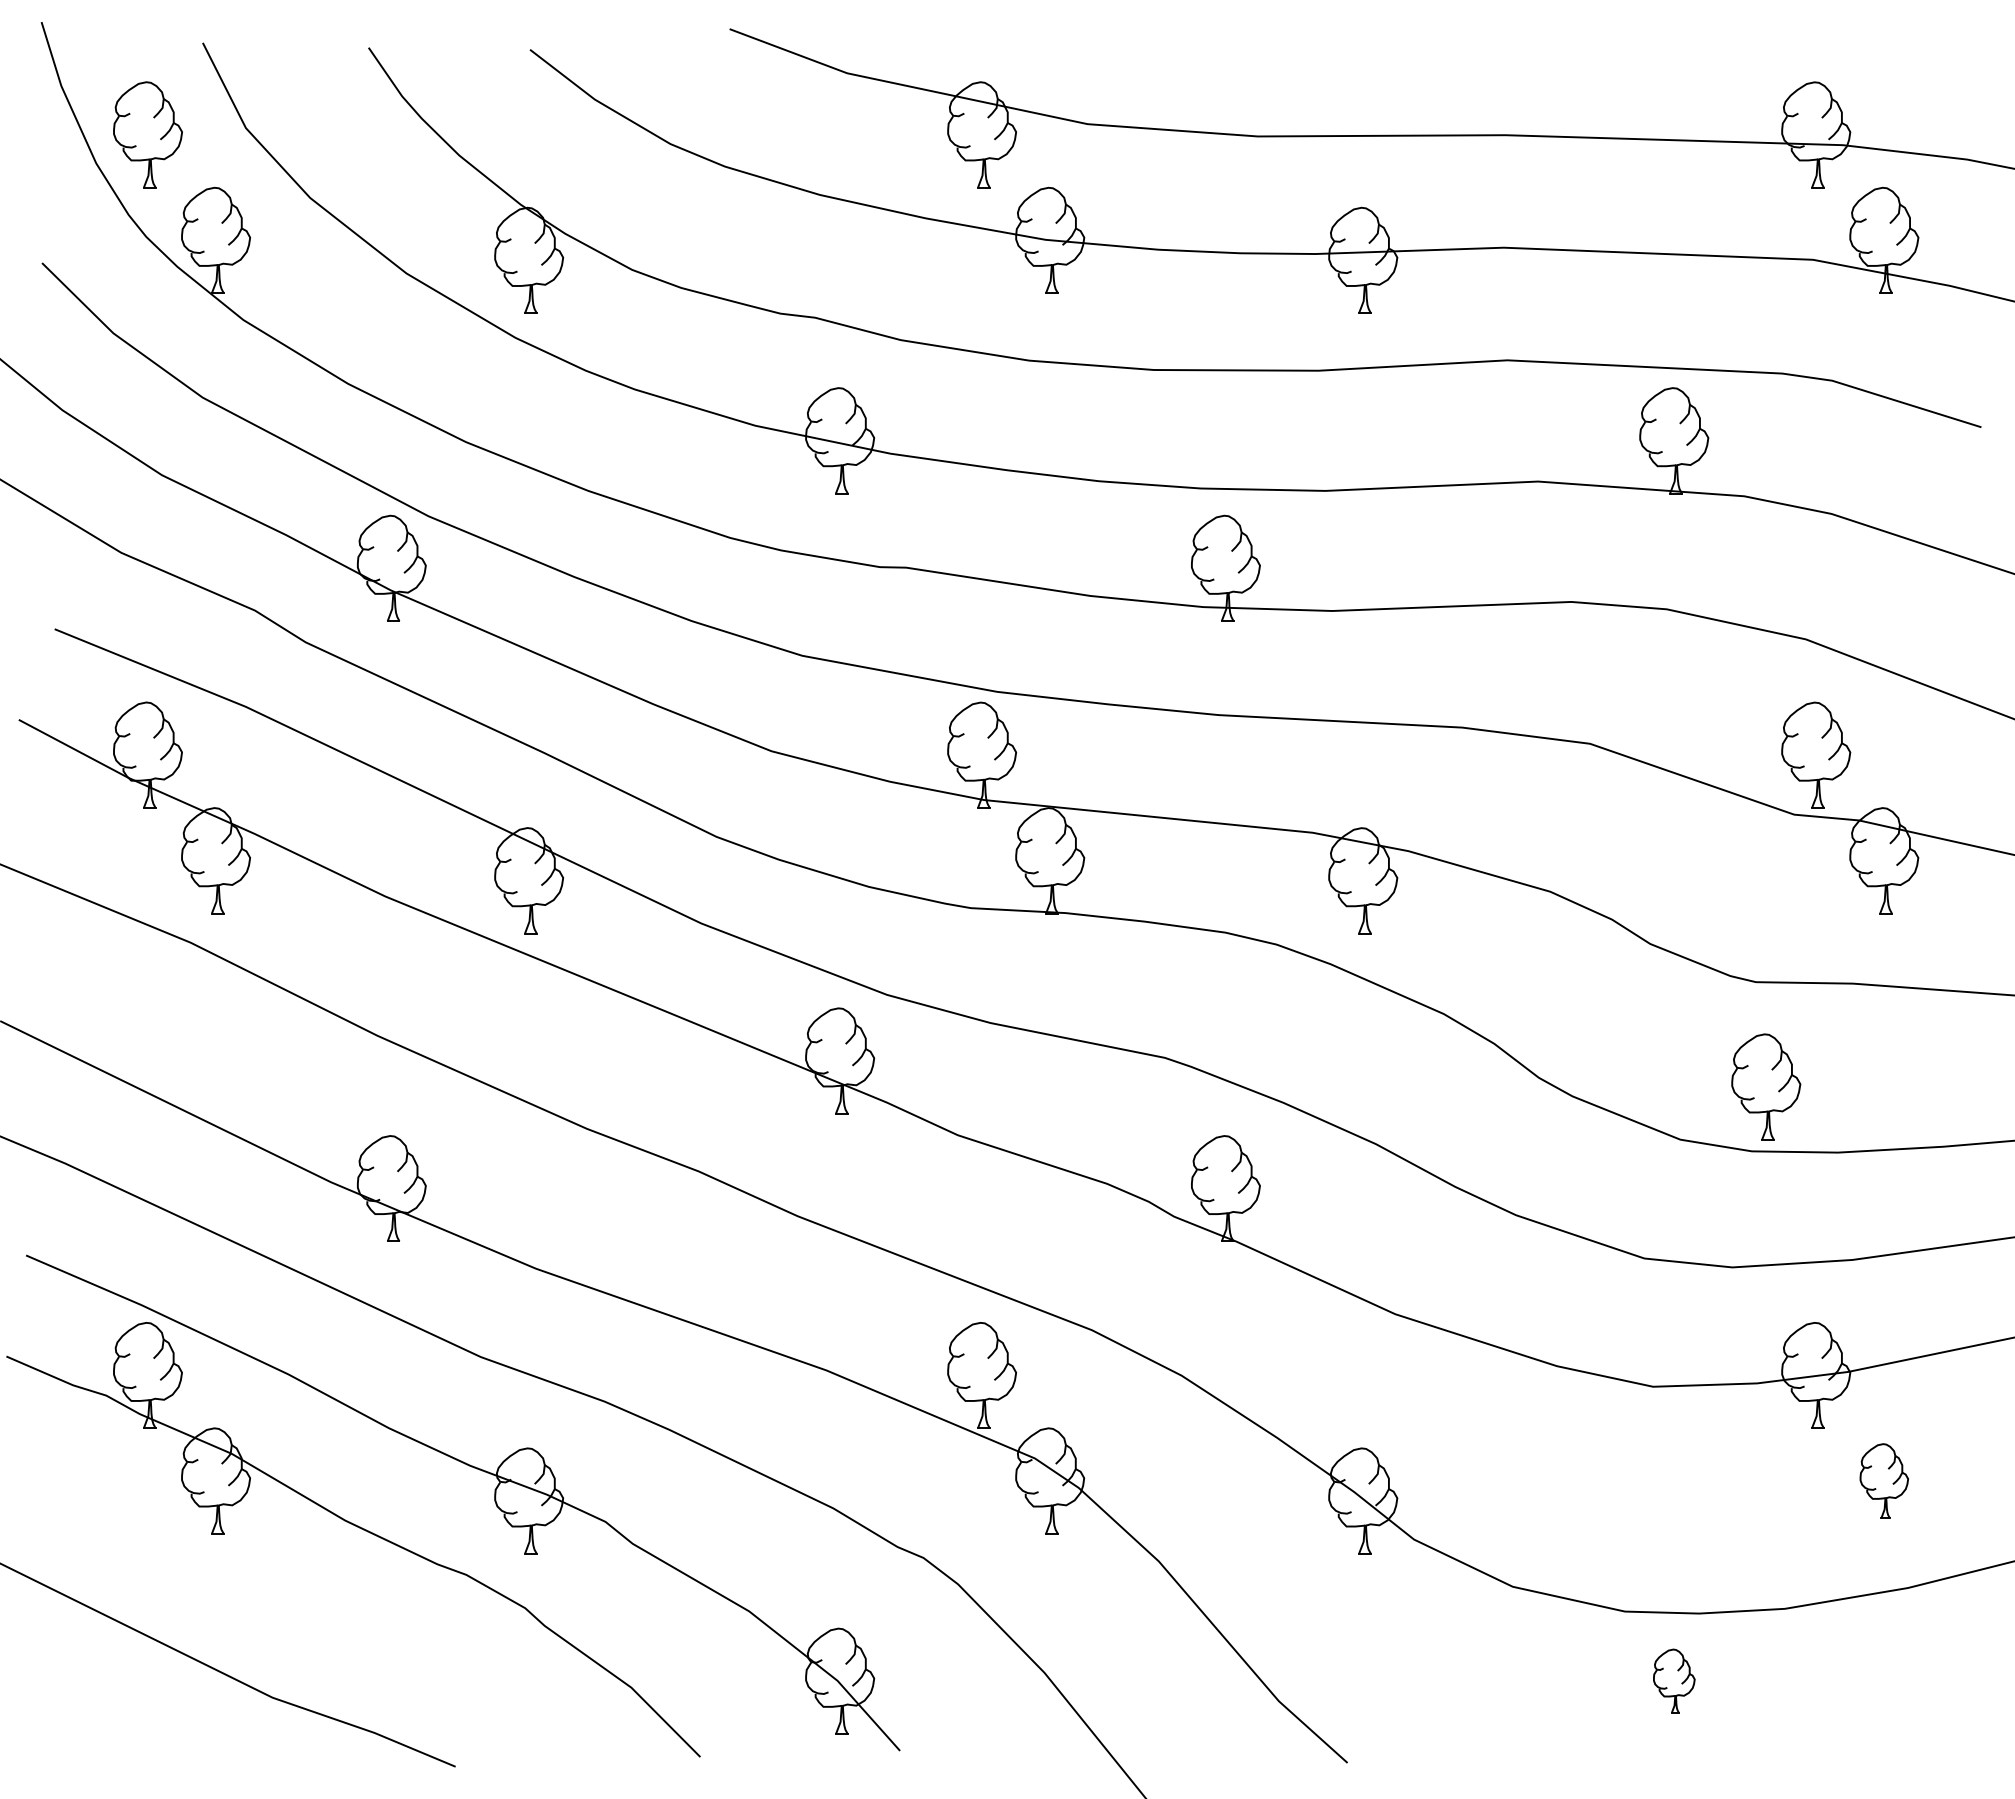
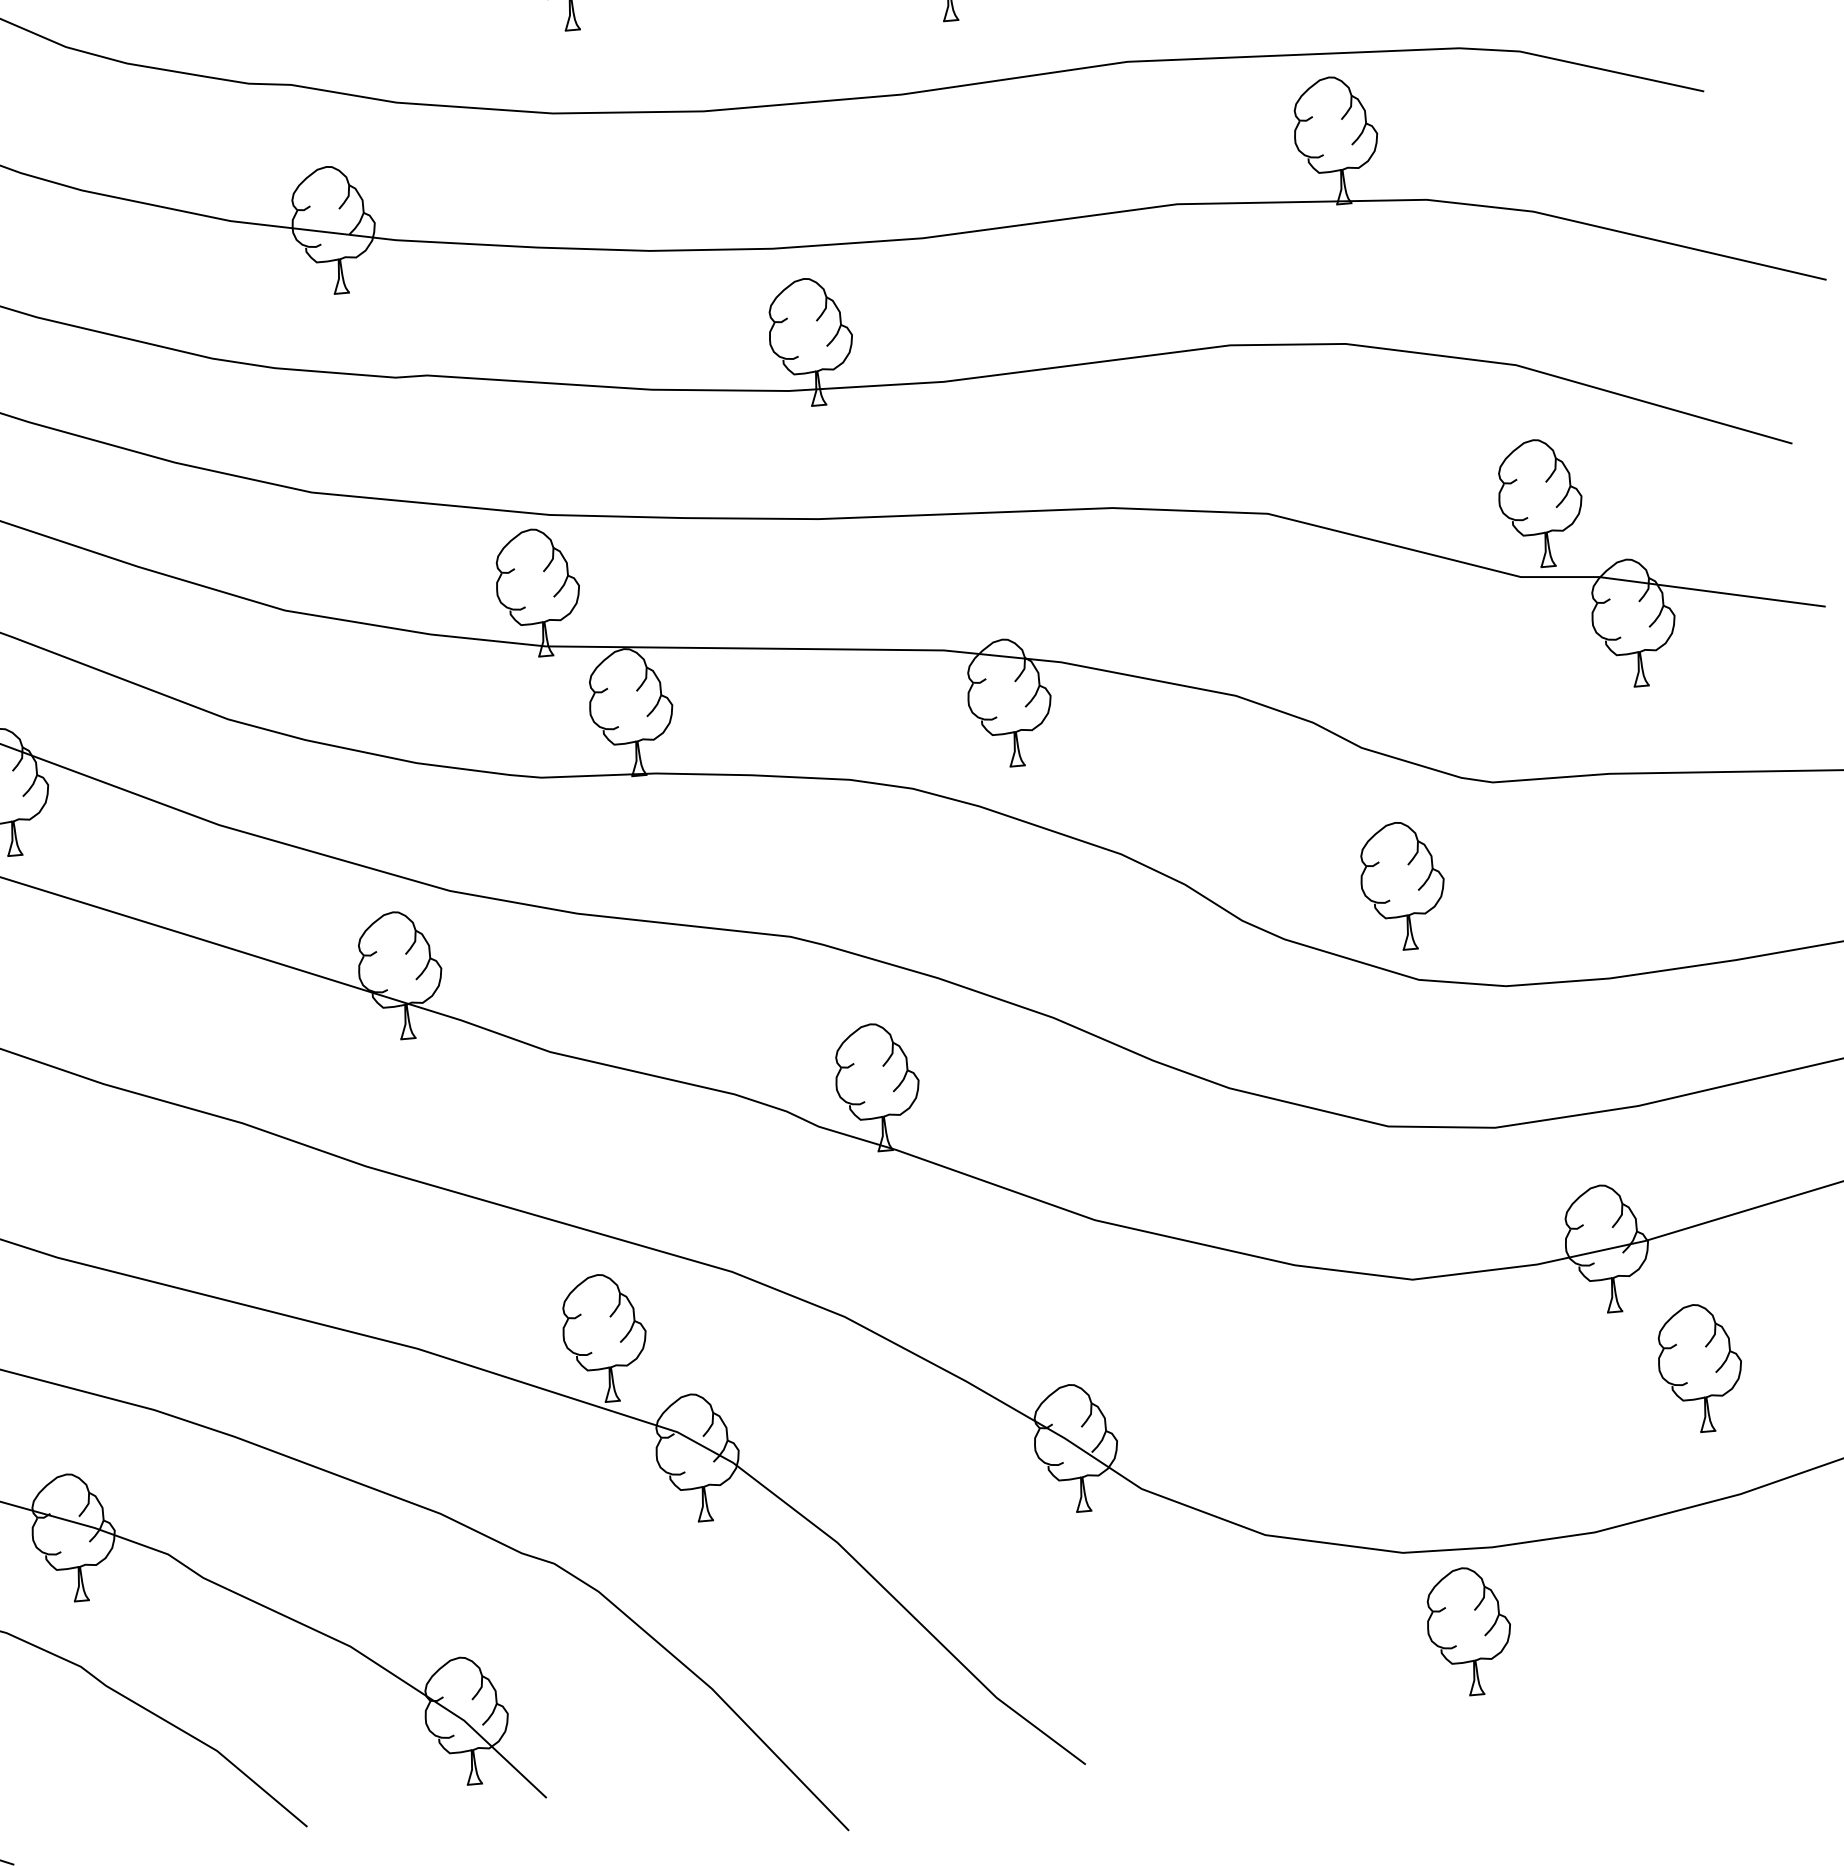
part: (1766, 1086) -> (1403, 885), moved
part: (1884, 1480) -> (1700, 1367), size x1.43
part: (1674, 1680) -> (1469, 1630), size x1.67

